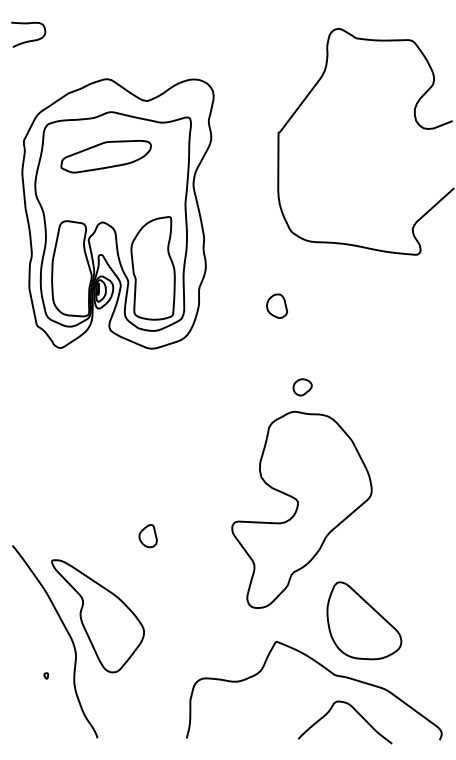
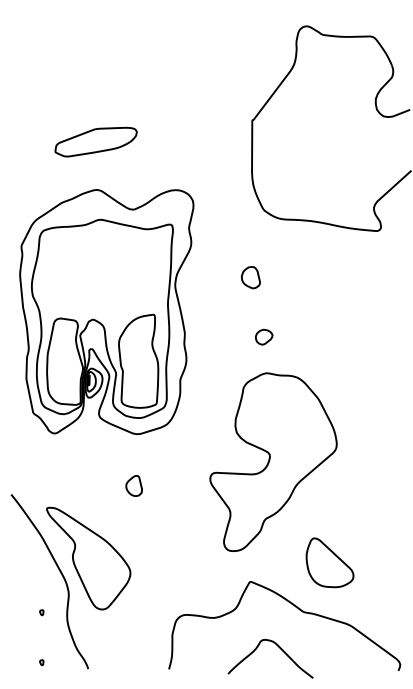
curve: (28, 40) -> (25, 36), removed
part: (117, 213) -> (106, 311), moved
part: (303, 386) -> (264, 336), moved
part: (363, 620) -> (329, 562), size x0.7
part: (354, 711) -> (279, 648), moved
part: (45, 730) -> (41, 662), added

